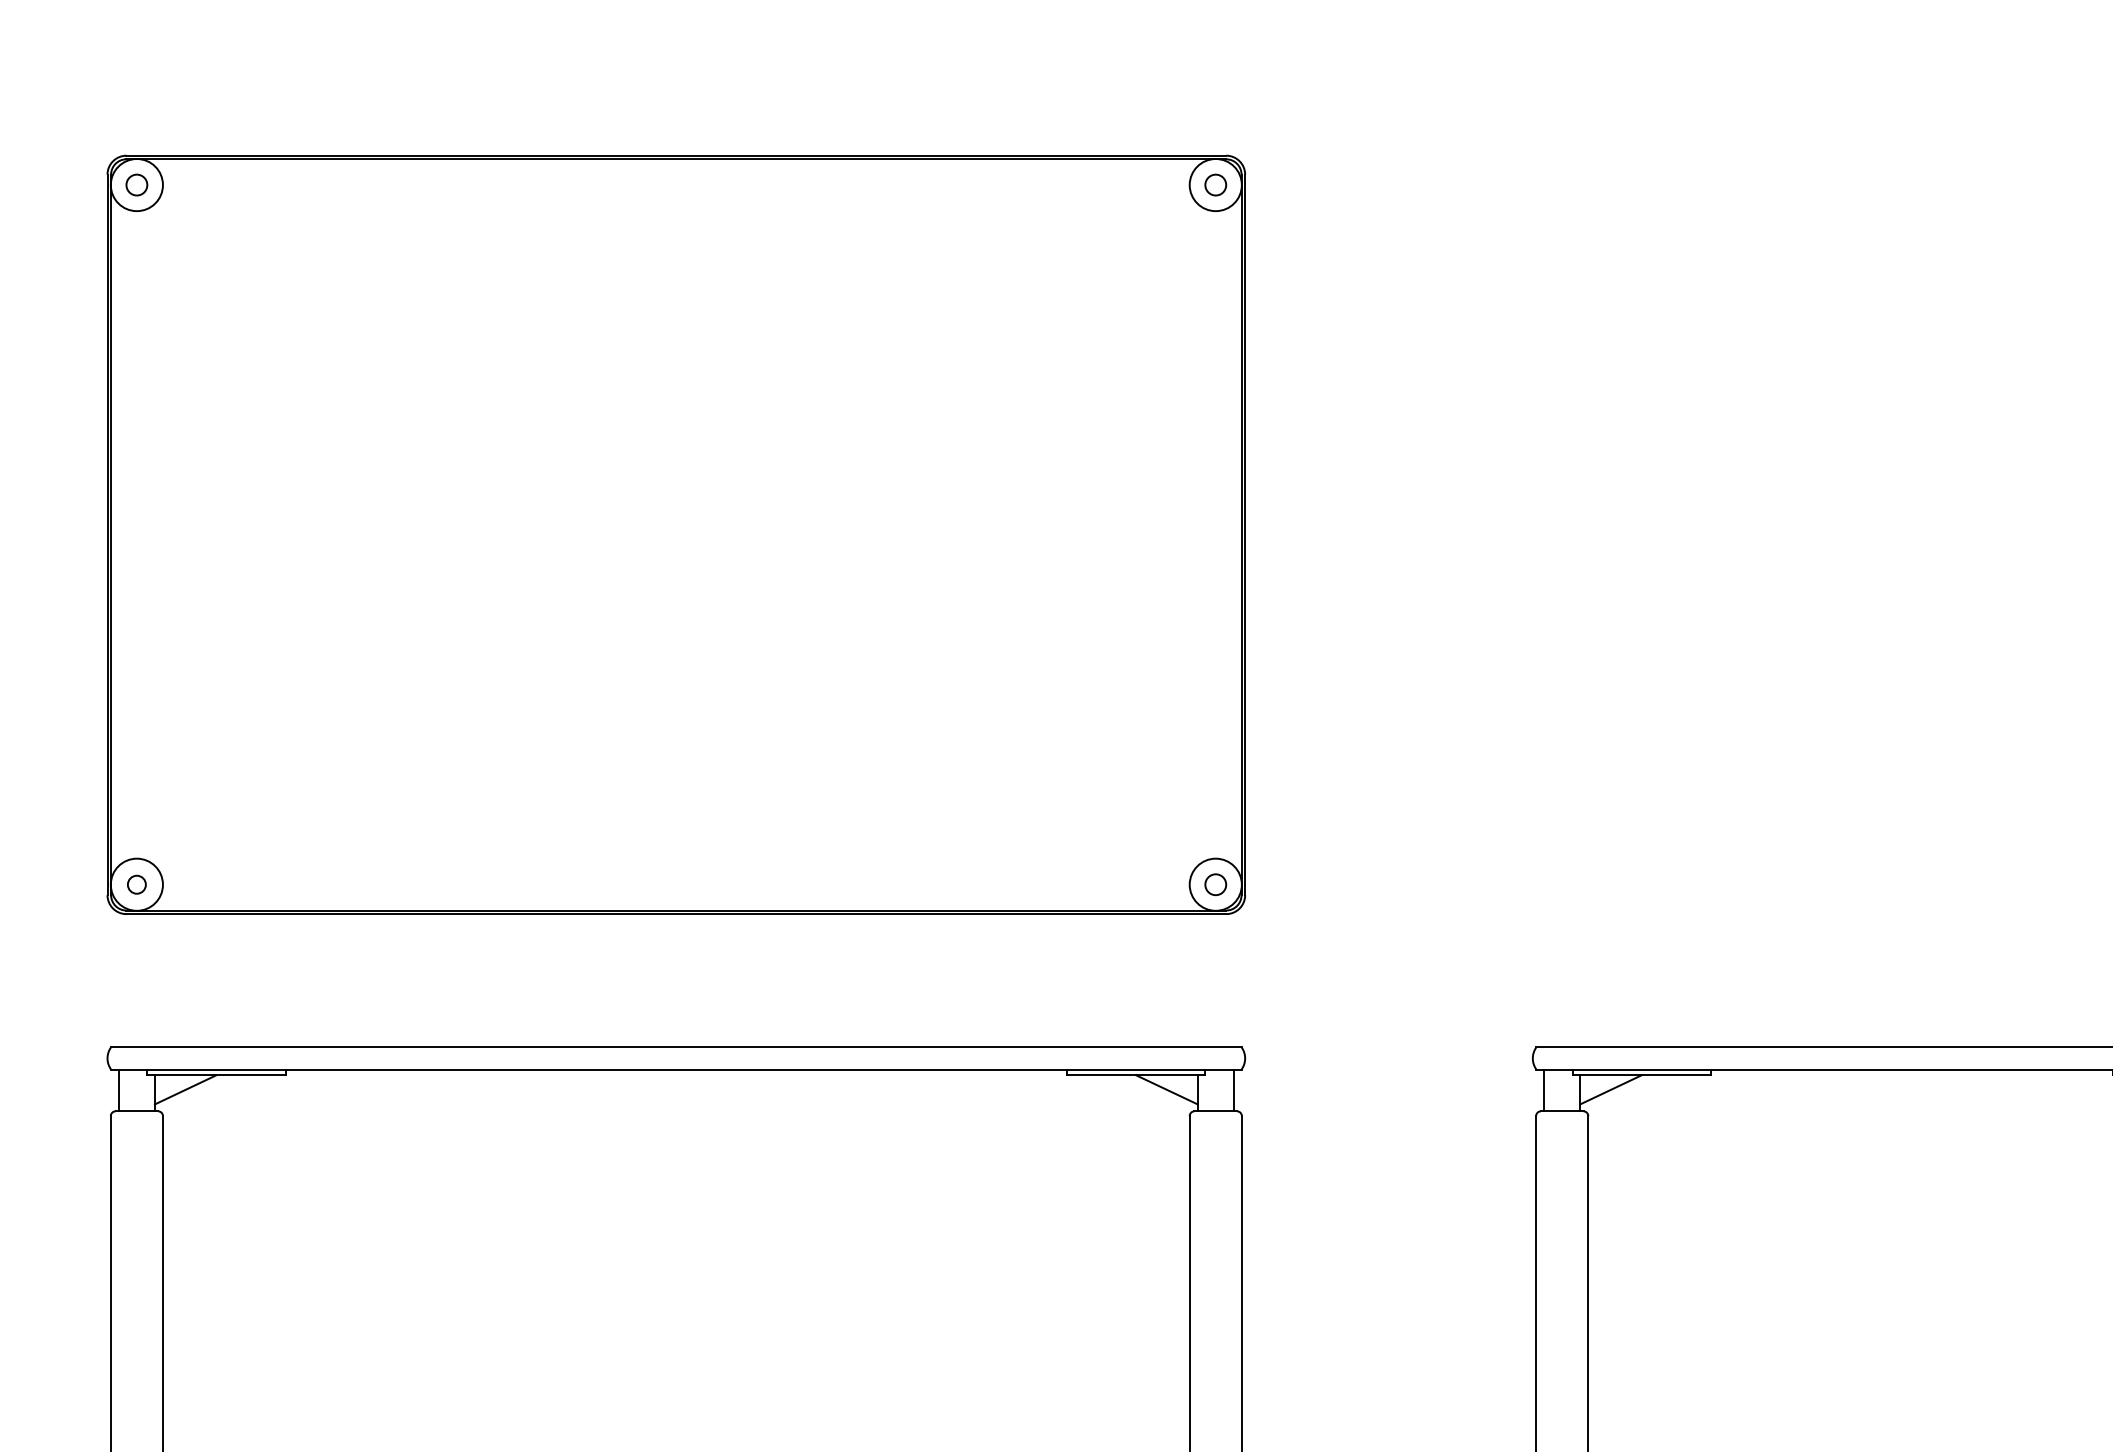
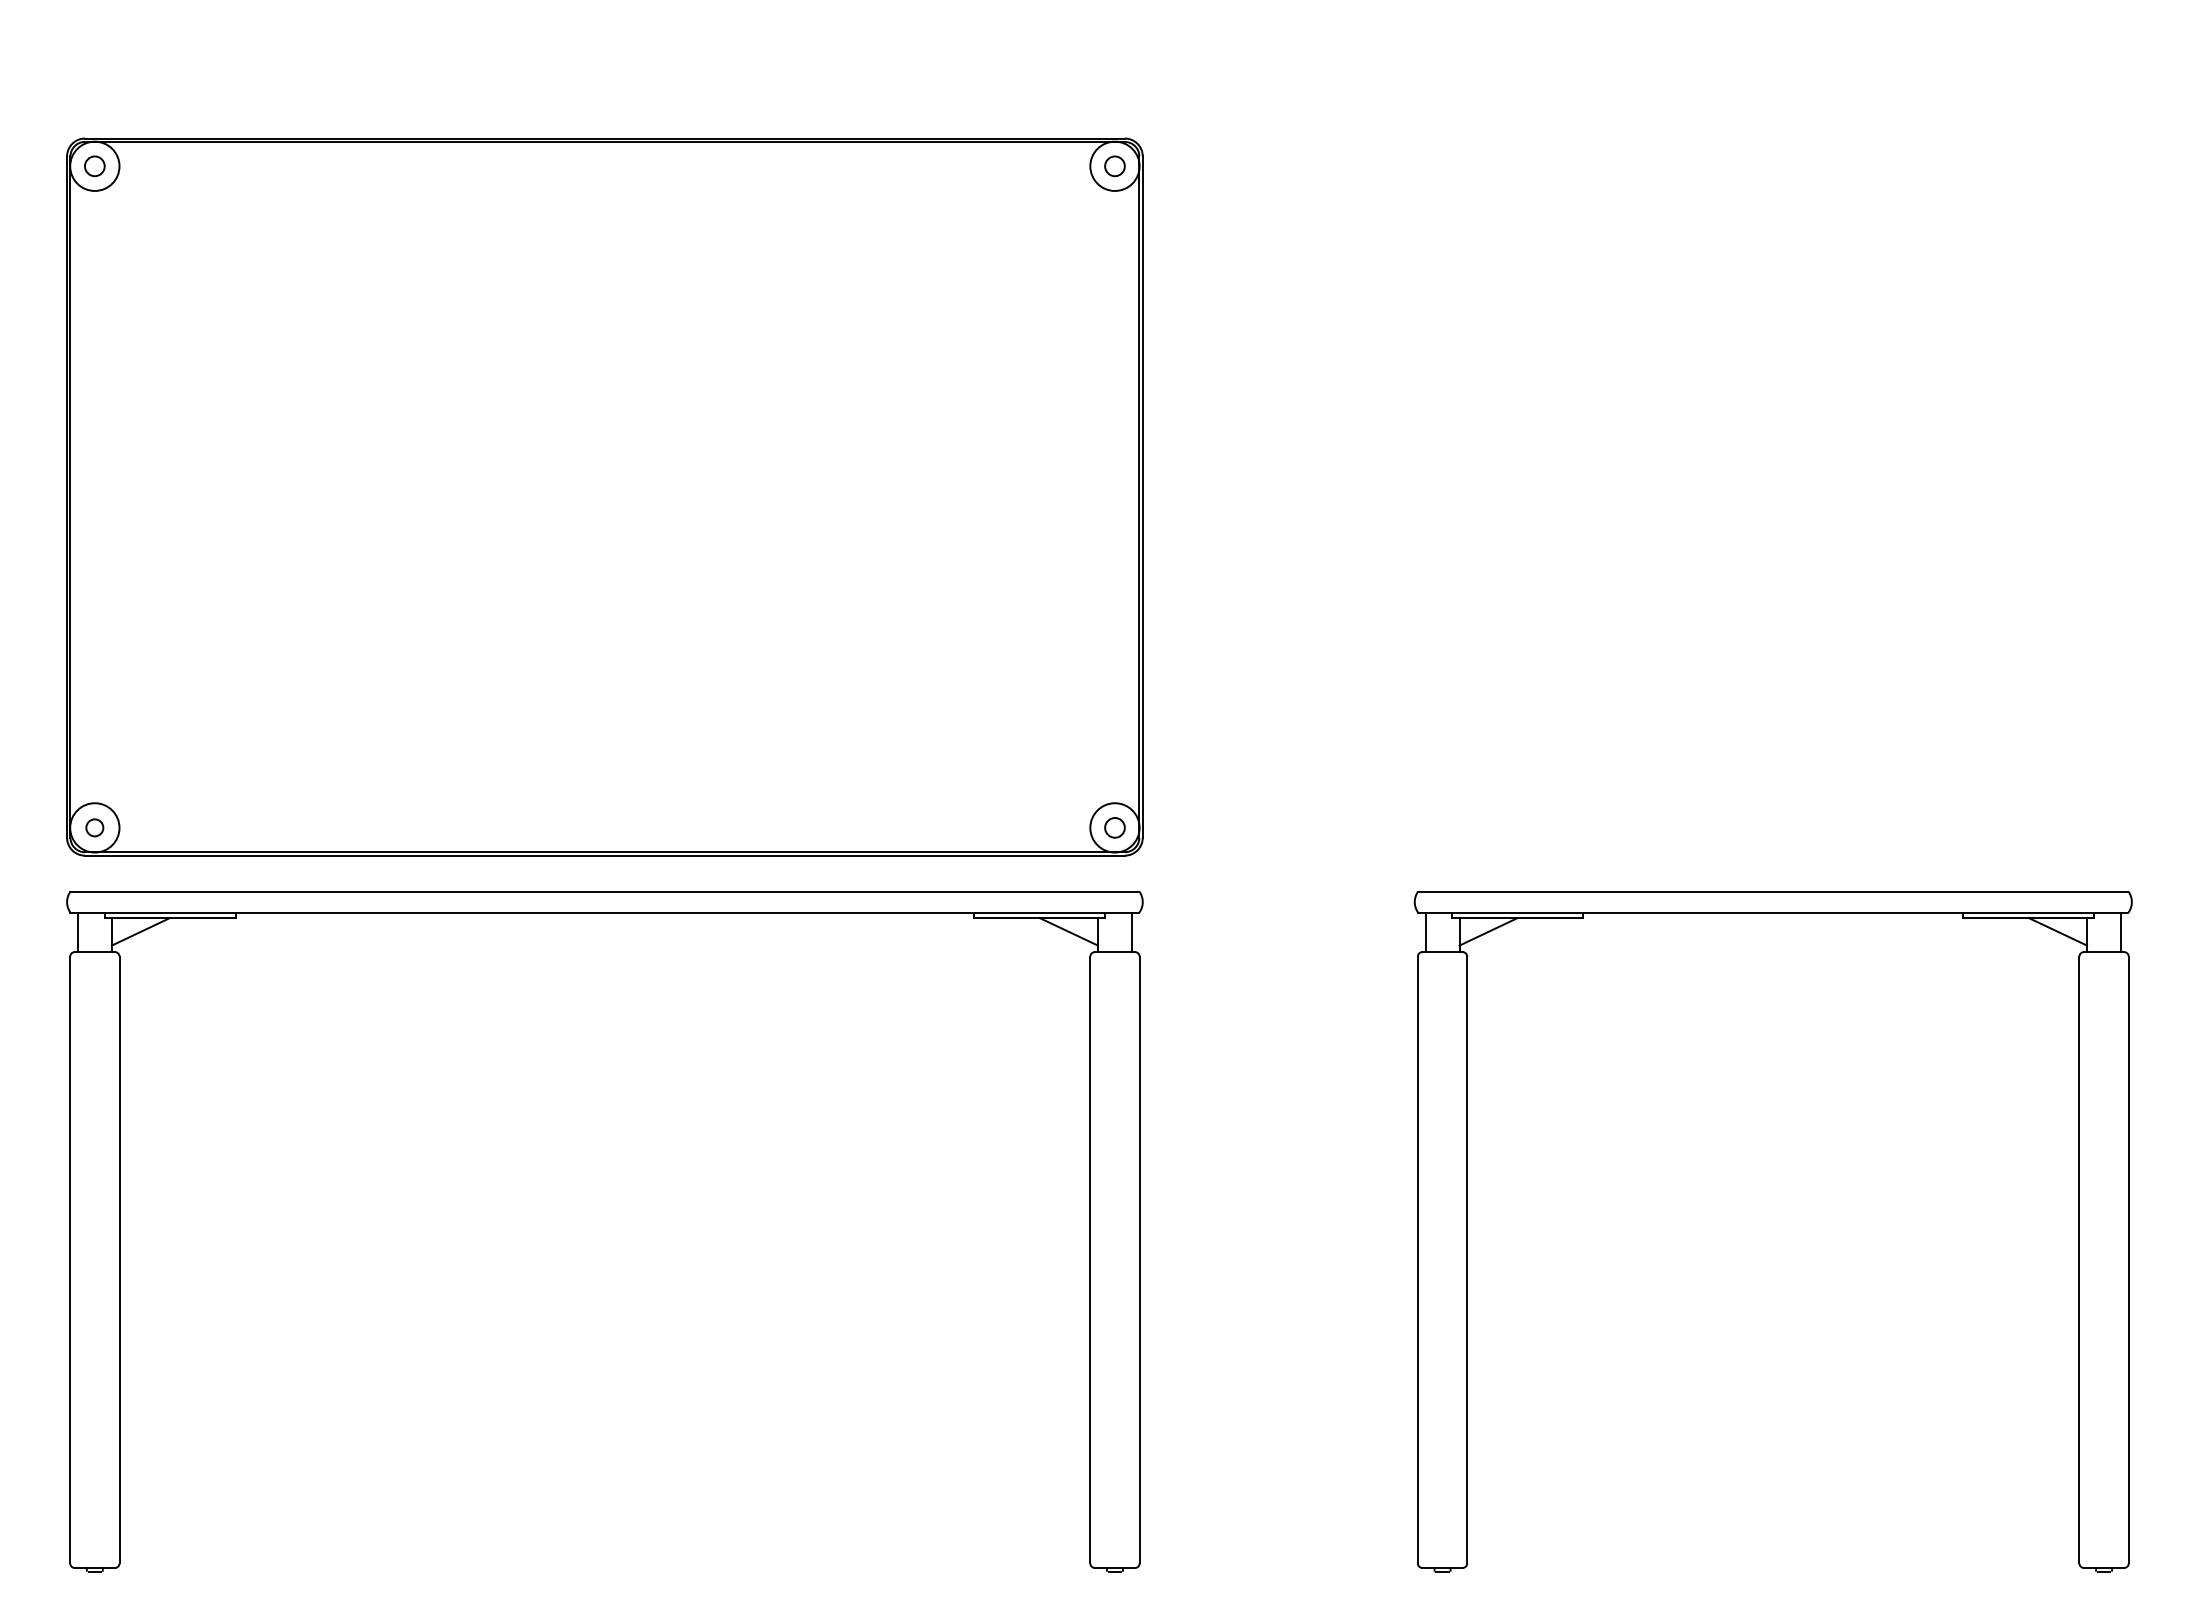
part: (675, 534) -> (604, 496), moved

